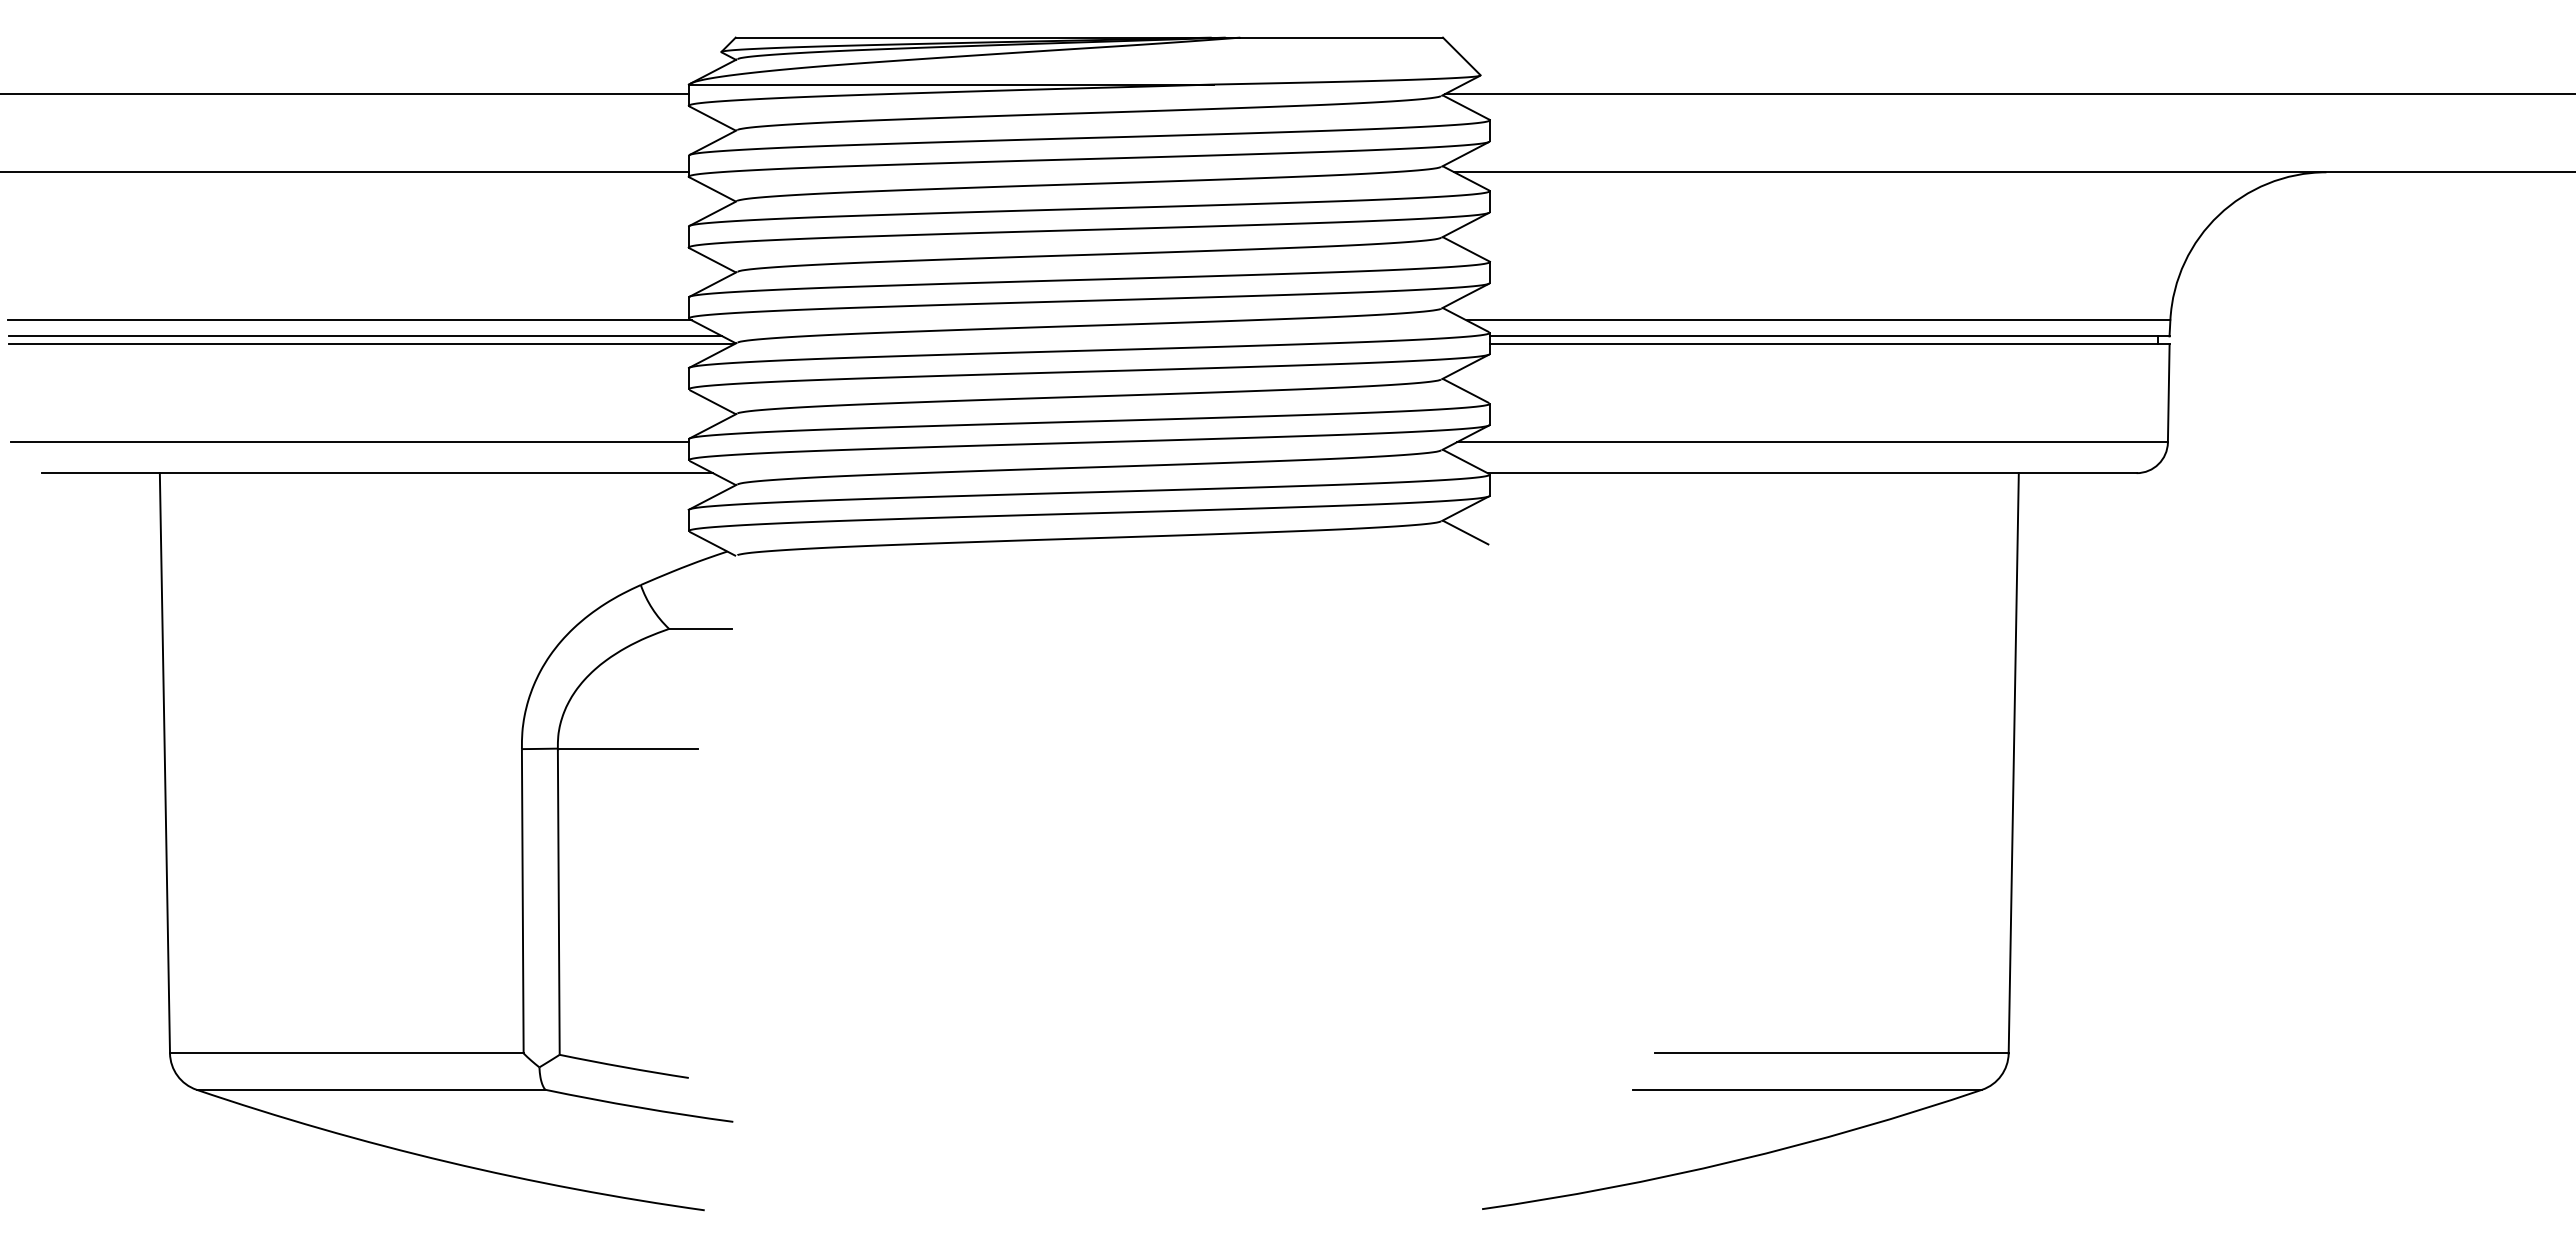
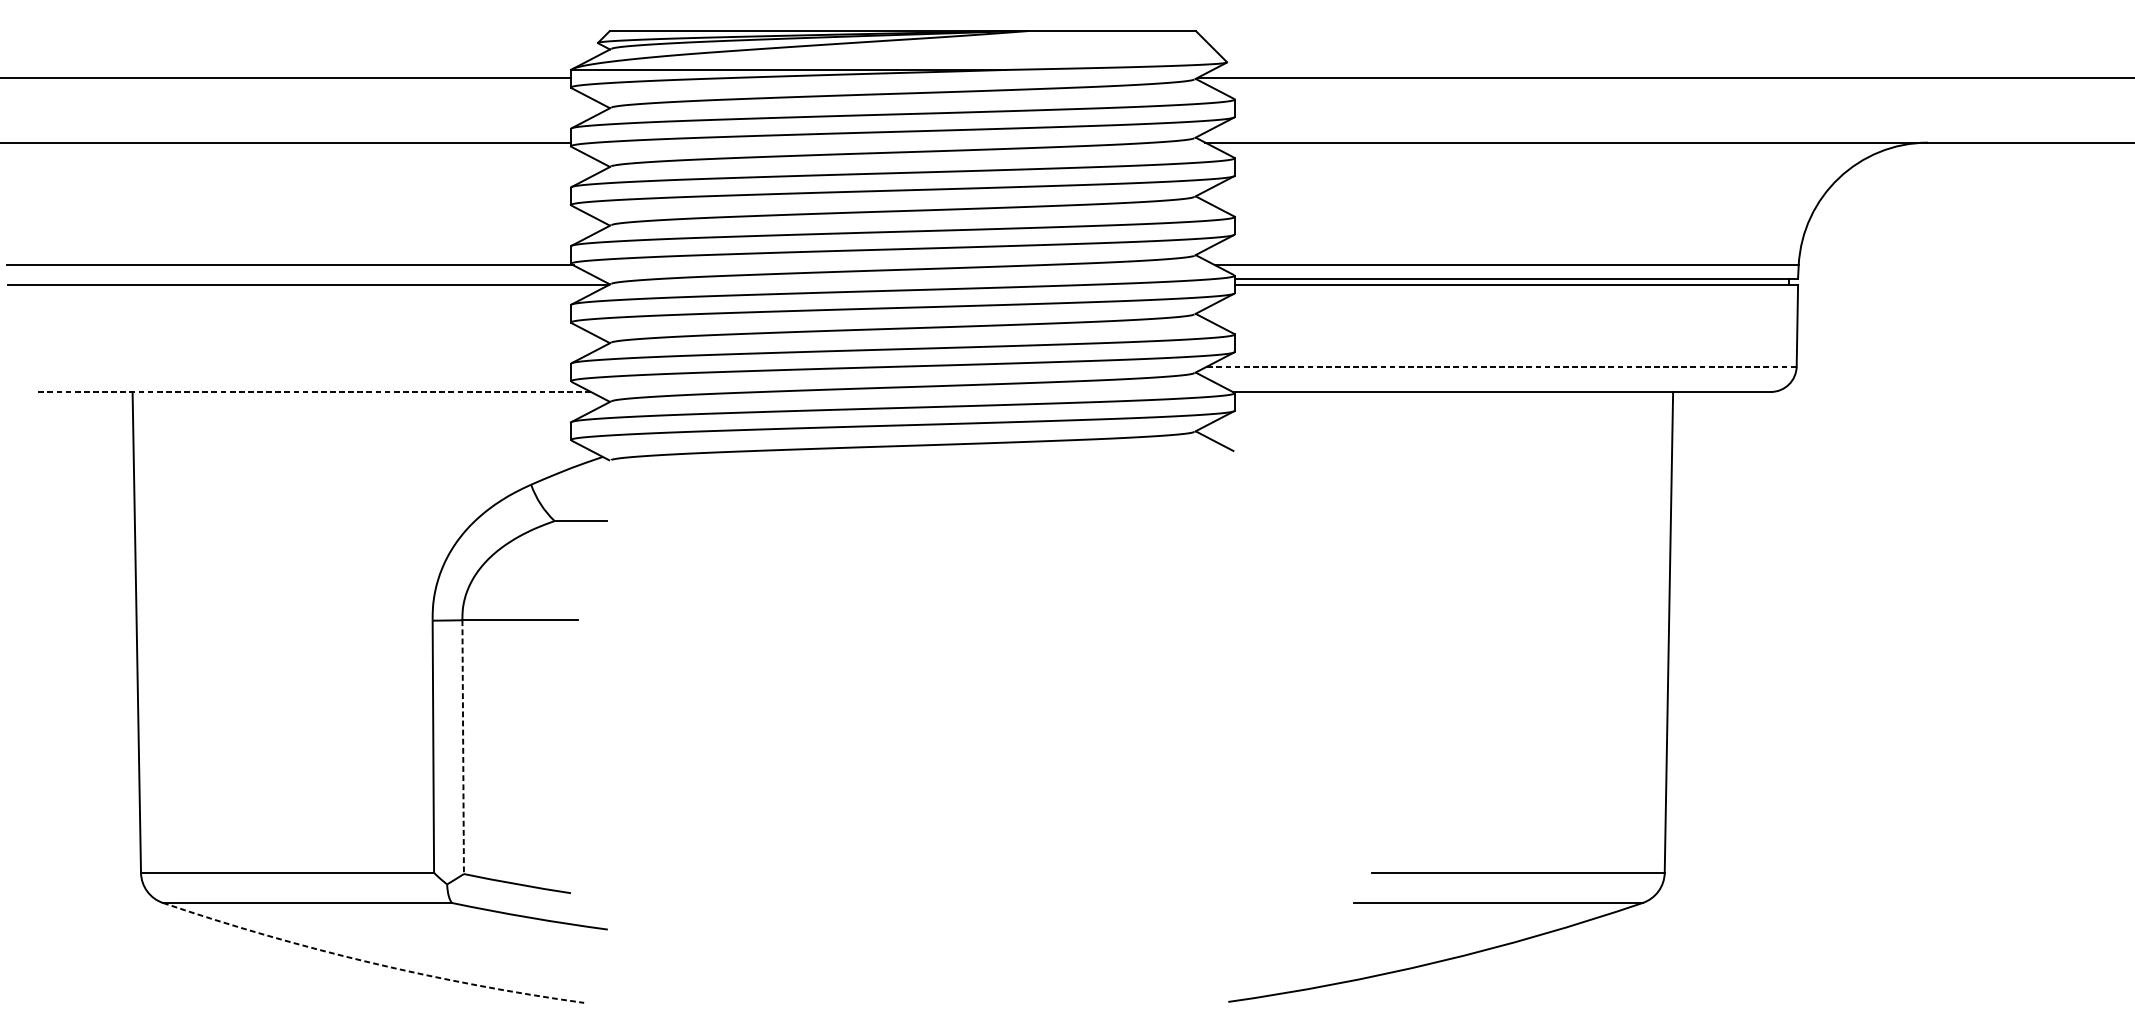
line: (365, 336) -> (303, 278), removed
line: (349, 442) -> (289, 366), removed
line: (1812, 442) -> (1502, 366), solid -> dashed
line: (377, 473) -> (312, 392), solid -> dashed
line: (558, 901) -> (462, 746), solid -> dashed
arc: (447, 1162) -> (370, 963), solid -> dashed

